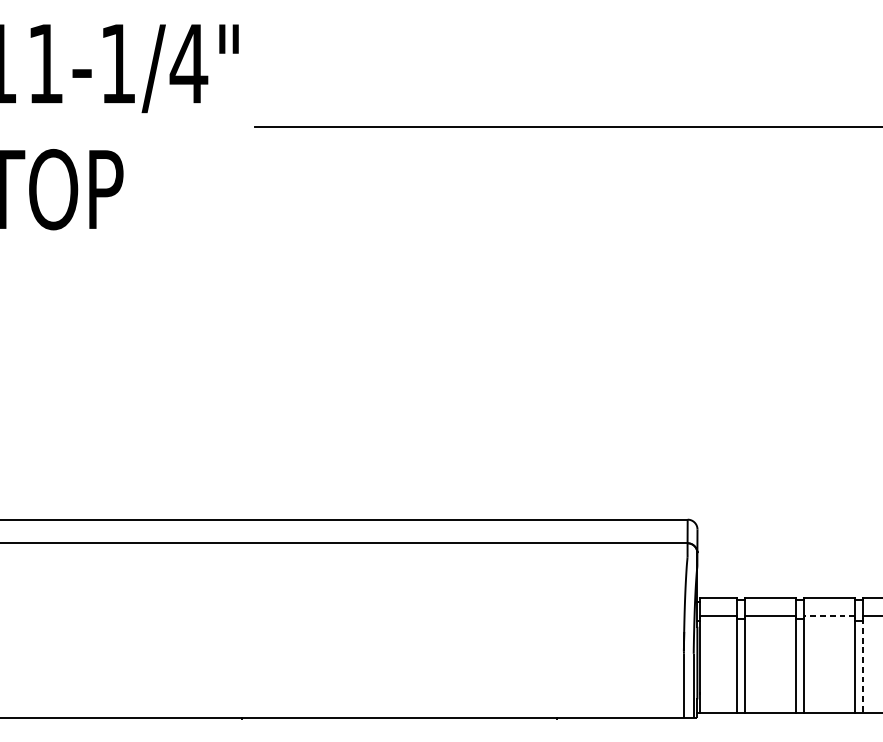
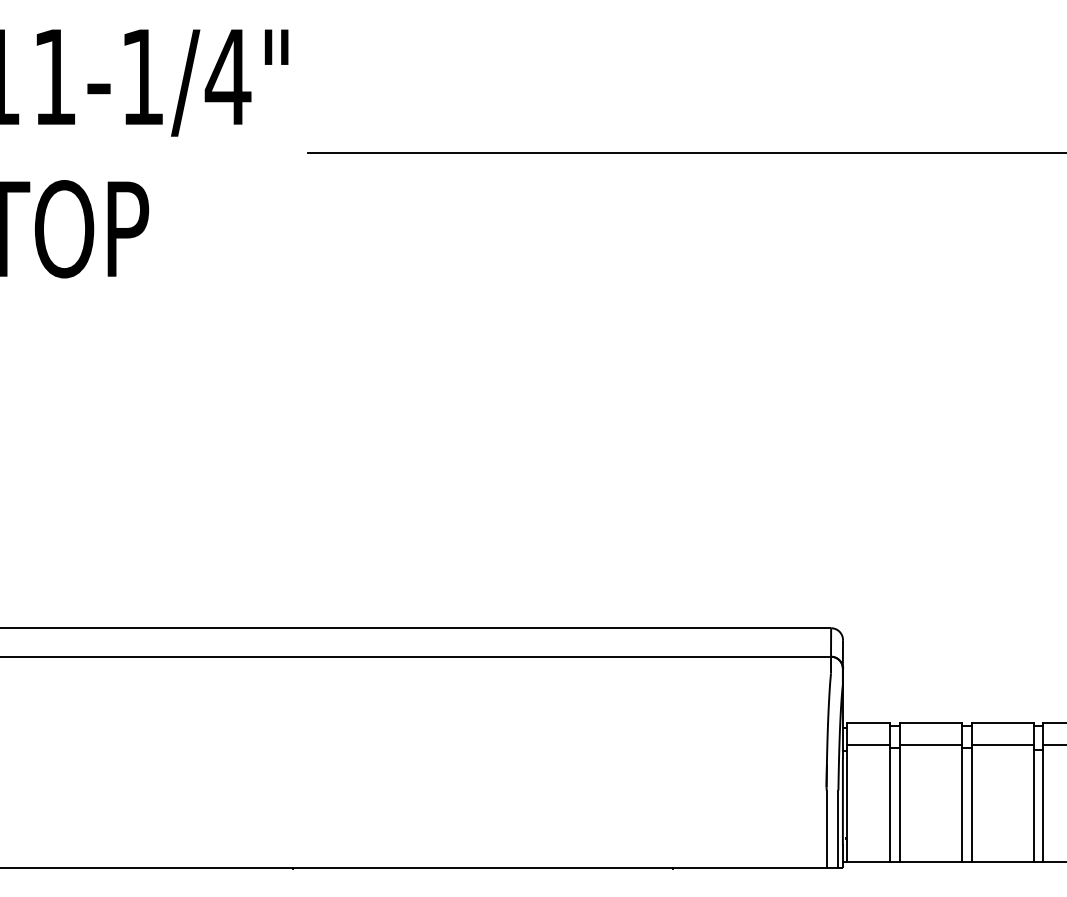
line: (829, 616) -> (1002, 745), dashed -> solid
line: (863, 666) -> (1043, 805), dashed -> solid

